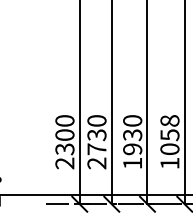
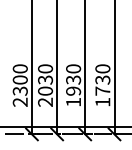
text: (169, 135) -> (102, 80), 1058 -> 1730
text: (96, 149) -> (45, 91), 2730 -> 2030

